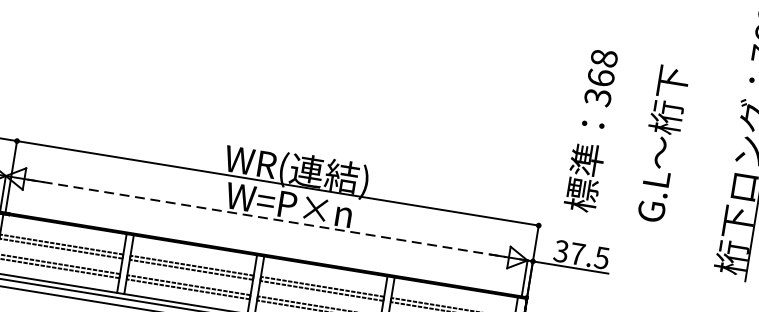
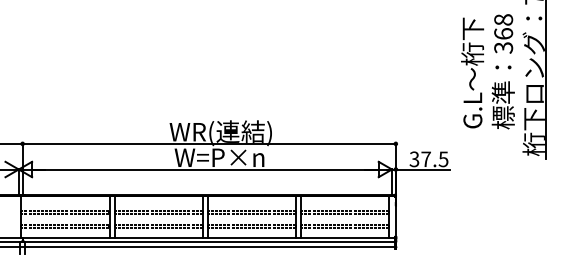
text: (590, 130) -> (502, 71), moved
line: (266, 218) -> (205, 169), dashed -> solid

